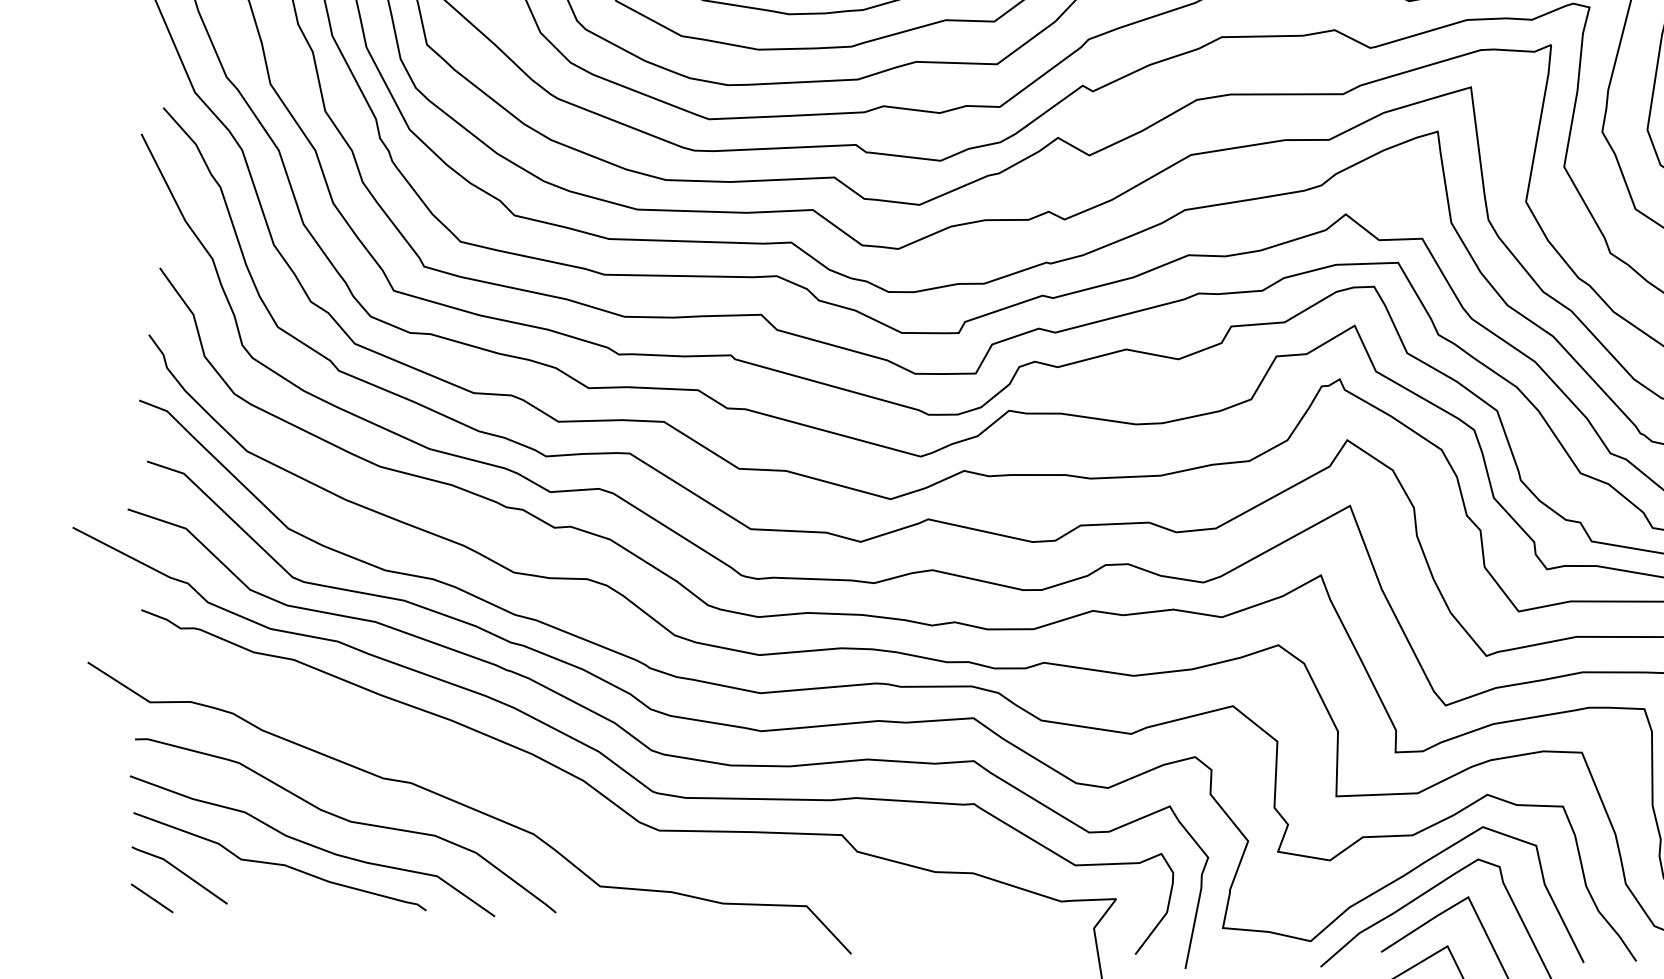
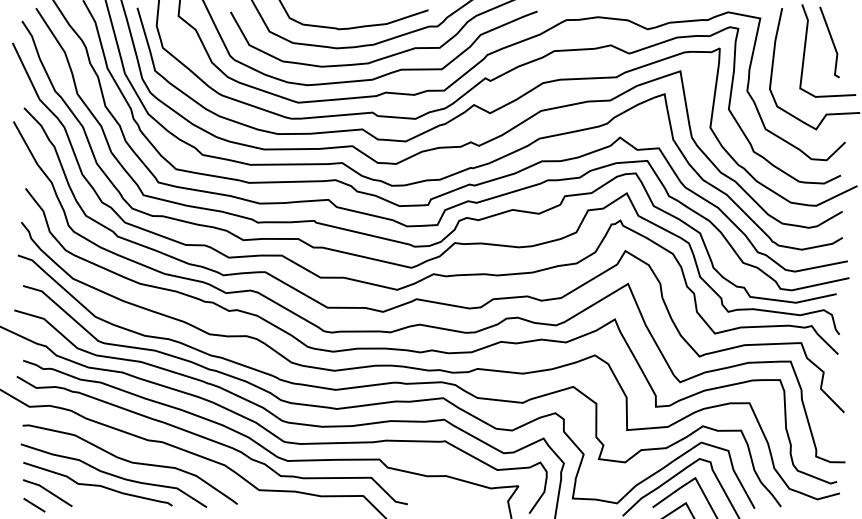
curve: (509, 783) -> (211, 440), added

